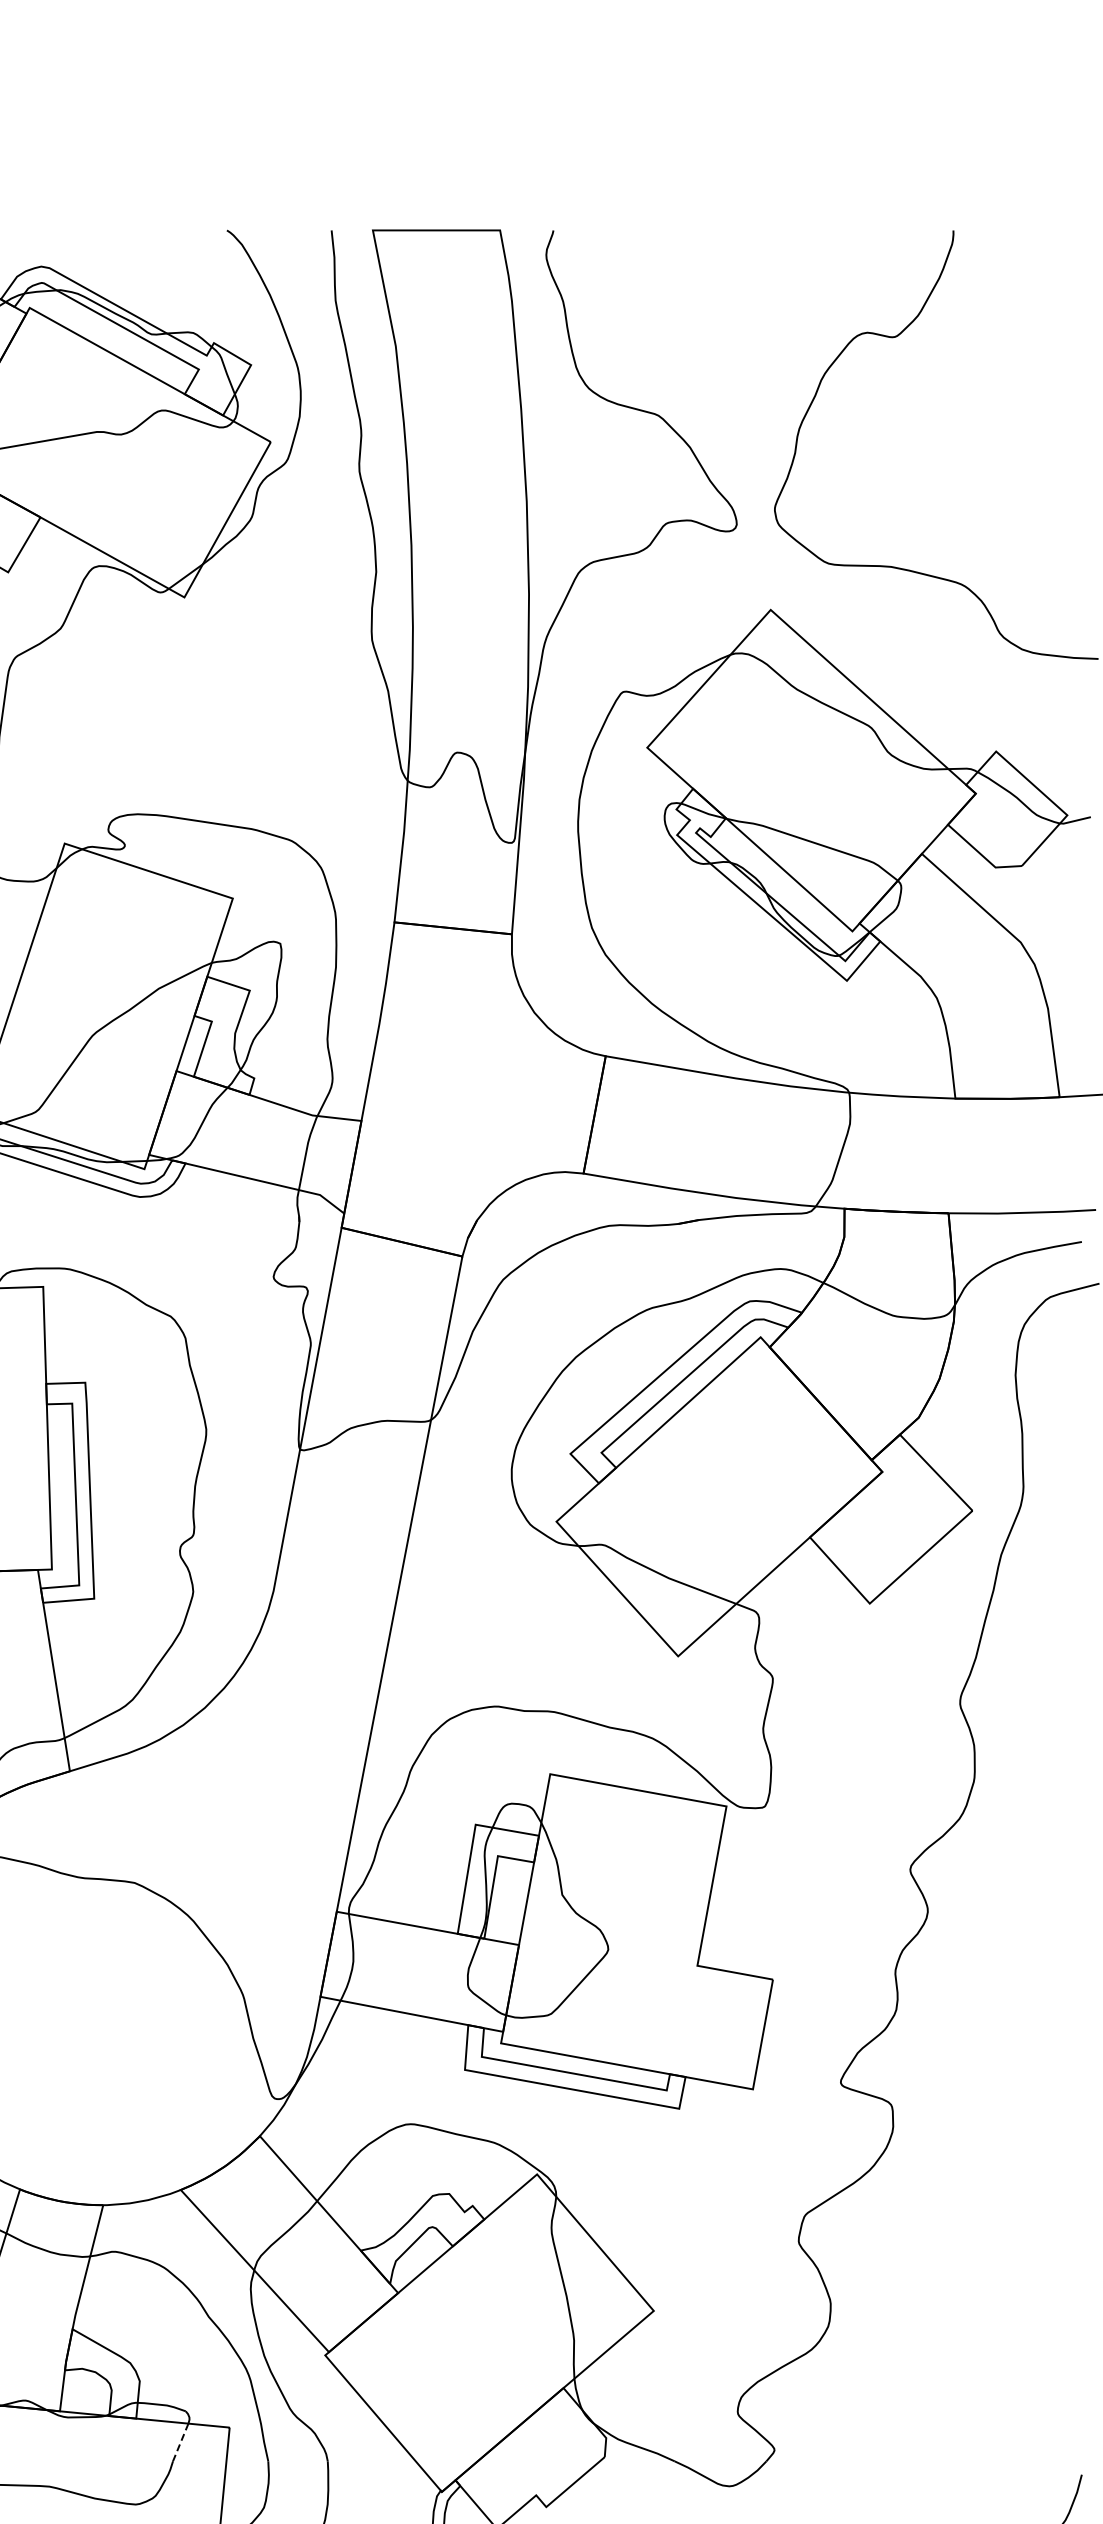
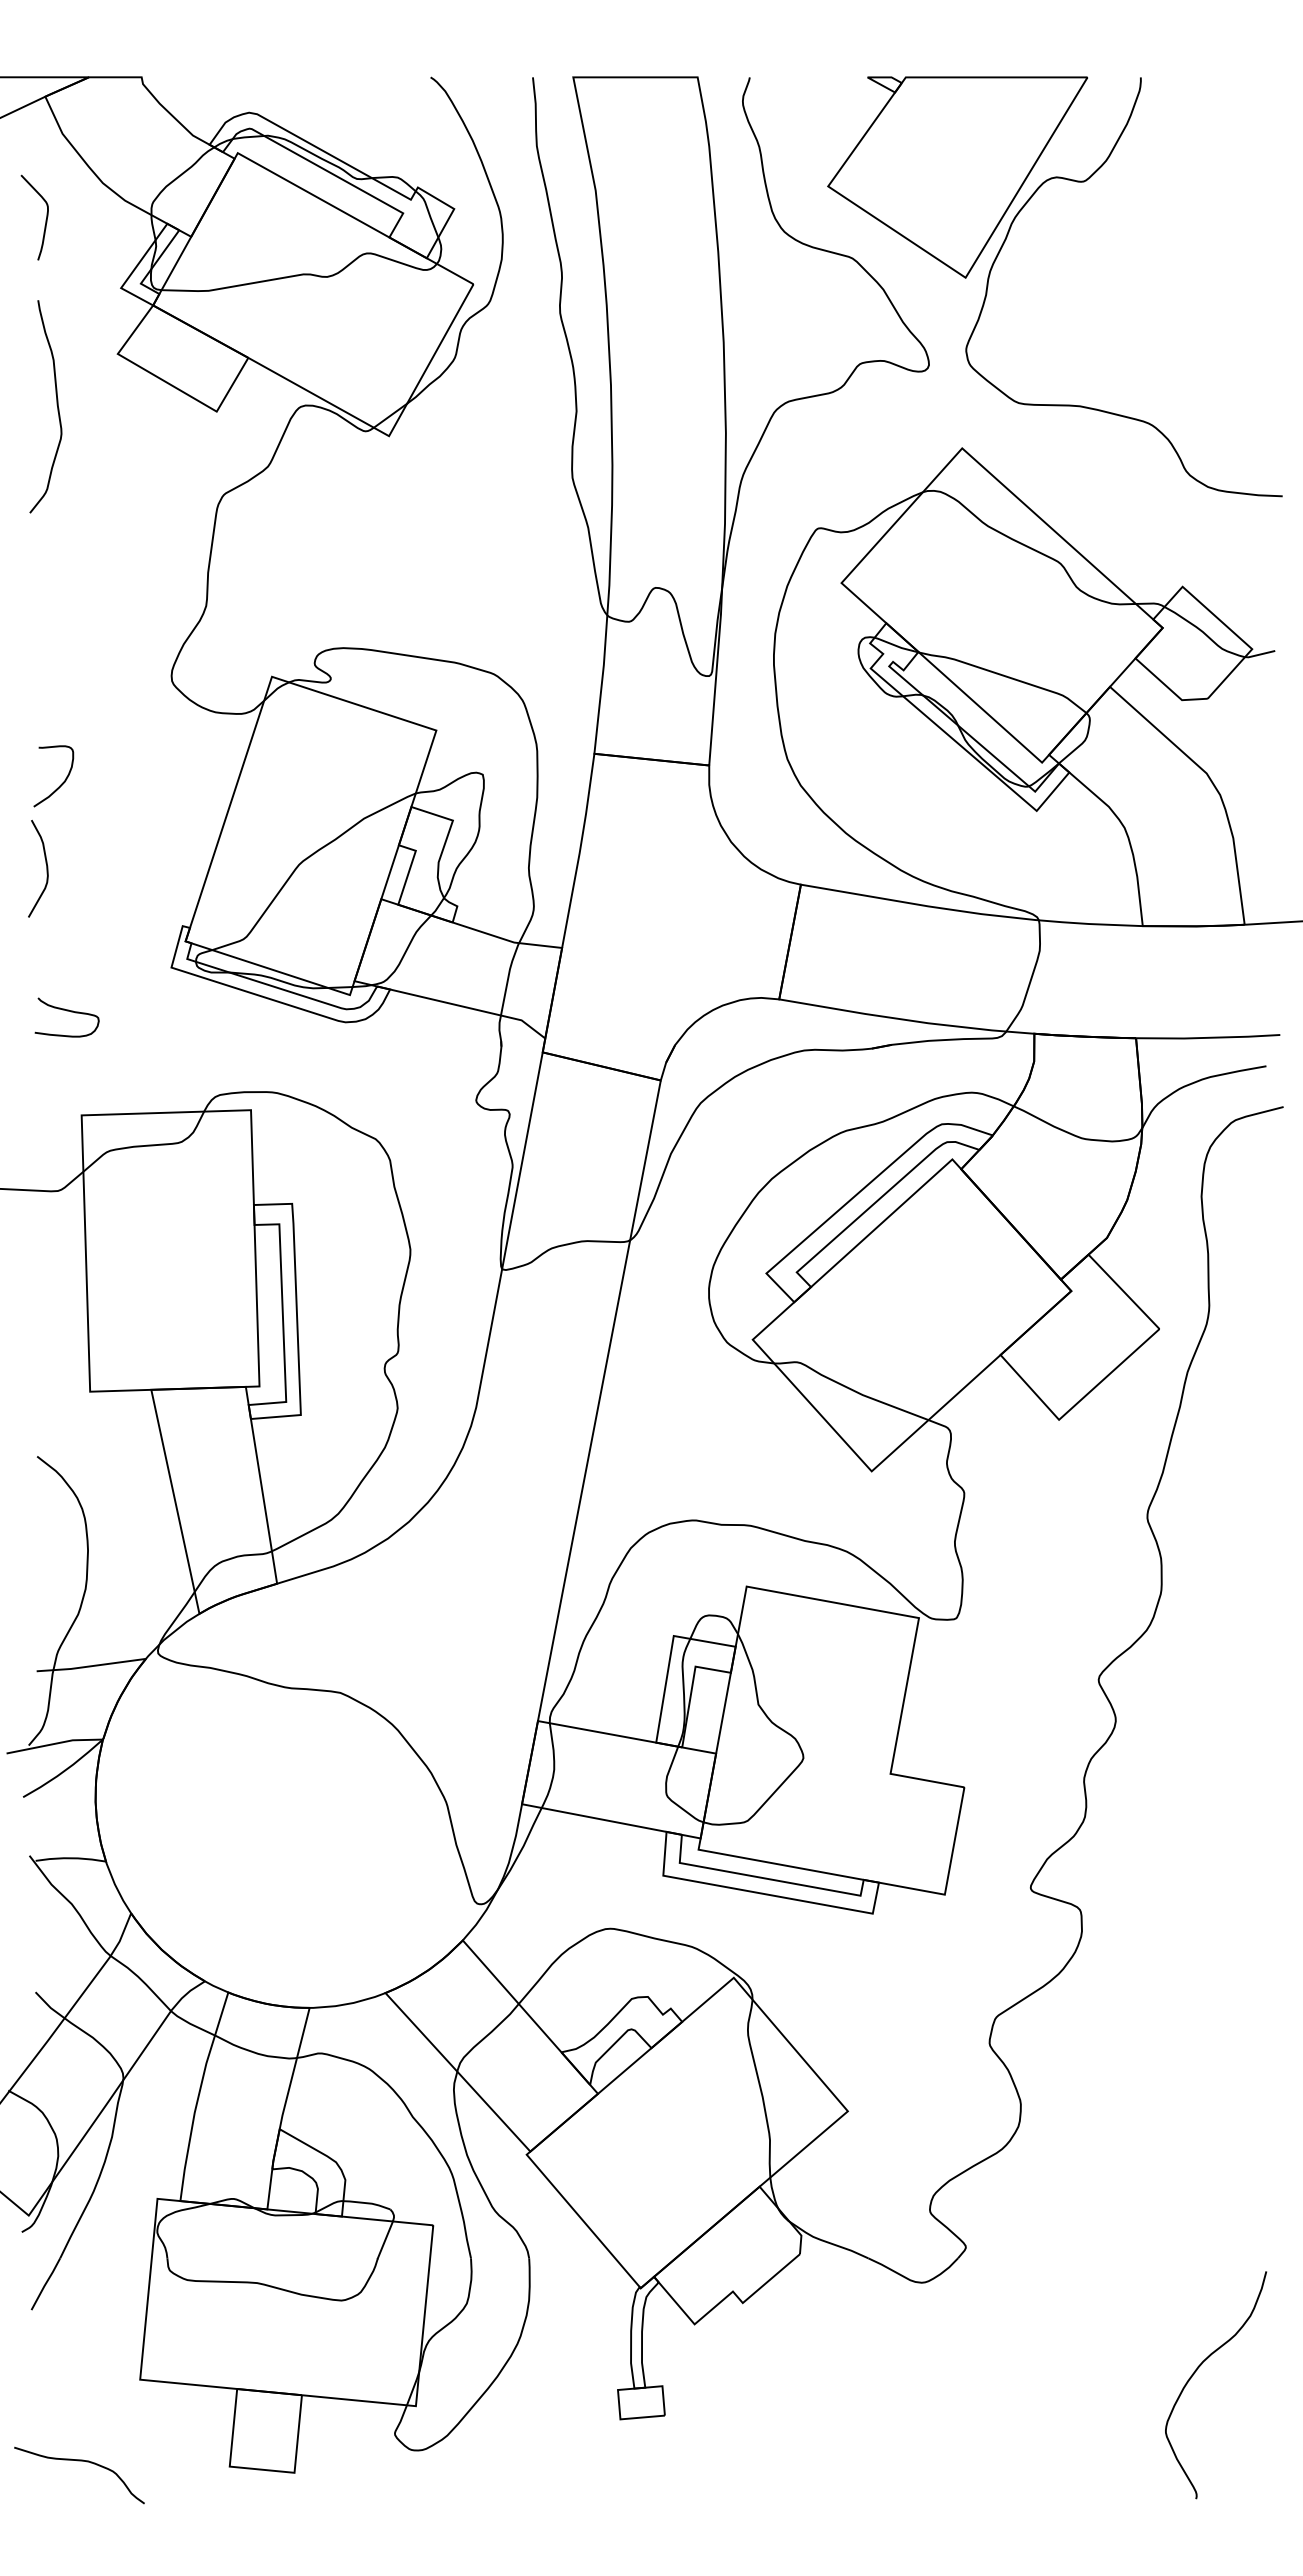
part: (765, 332) -> (957, 177), added
line: (180, 2442) -> (385, 2239), dashed -> solid

